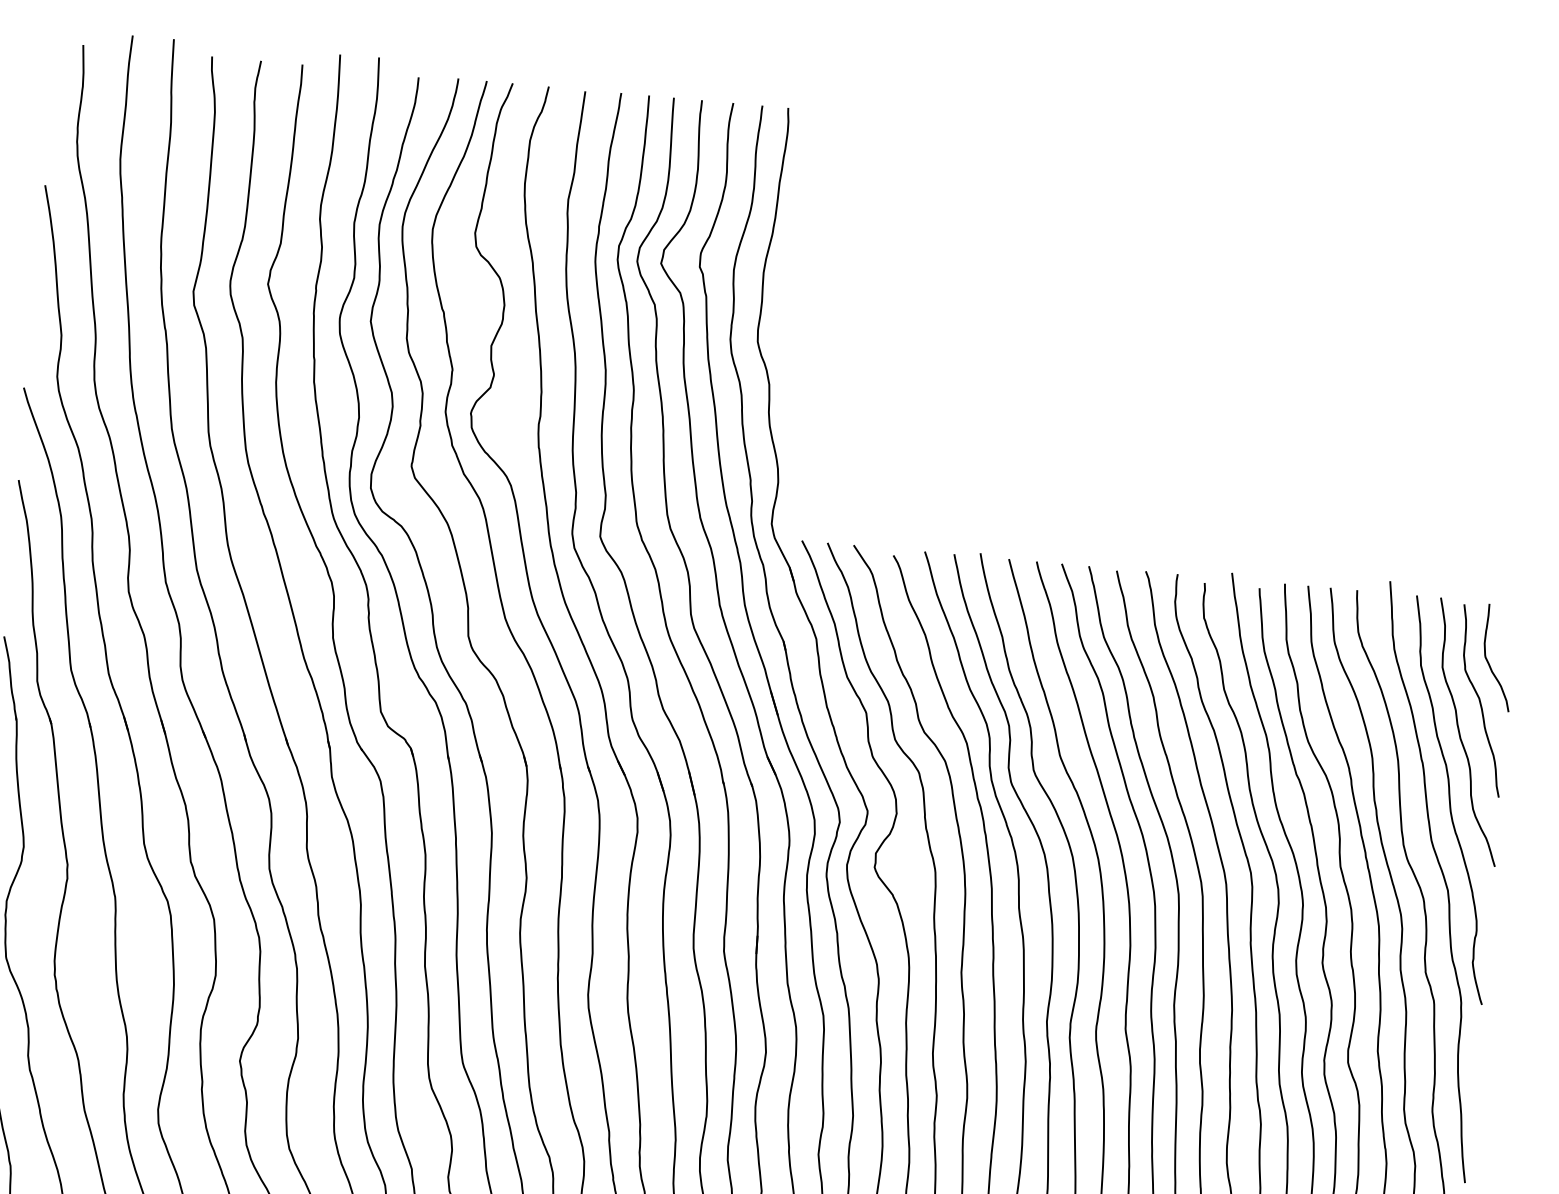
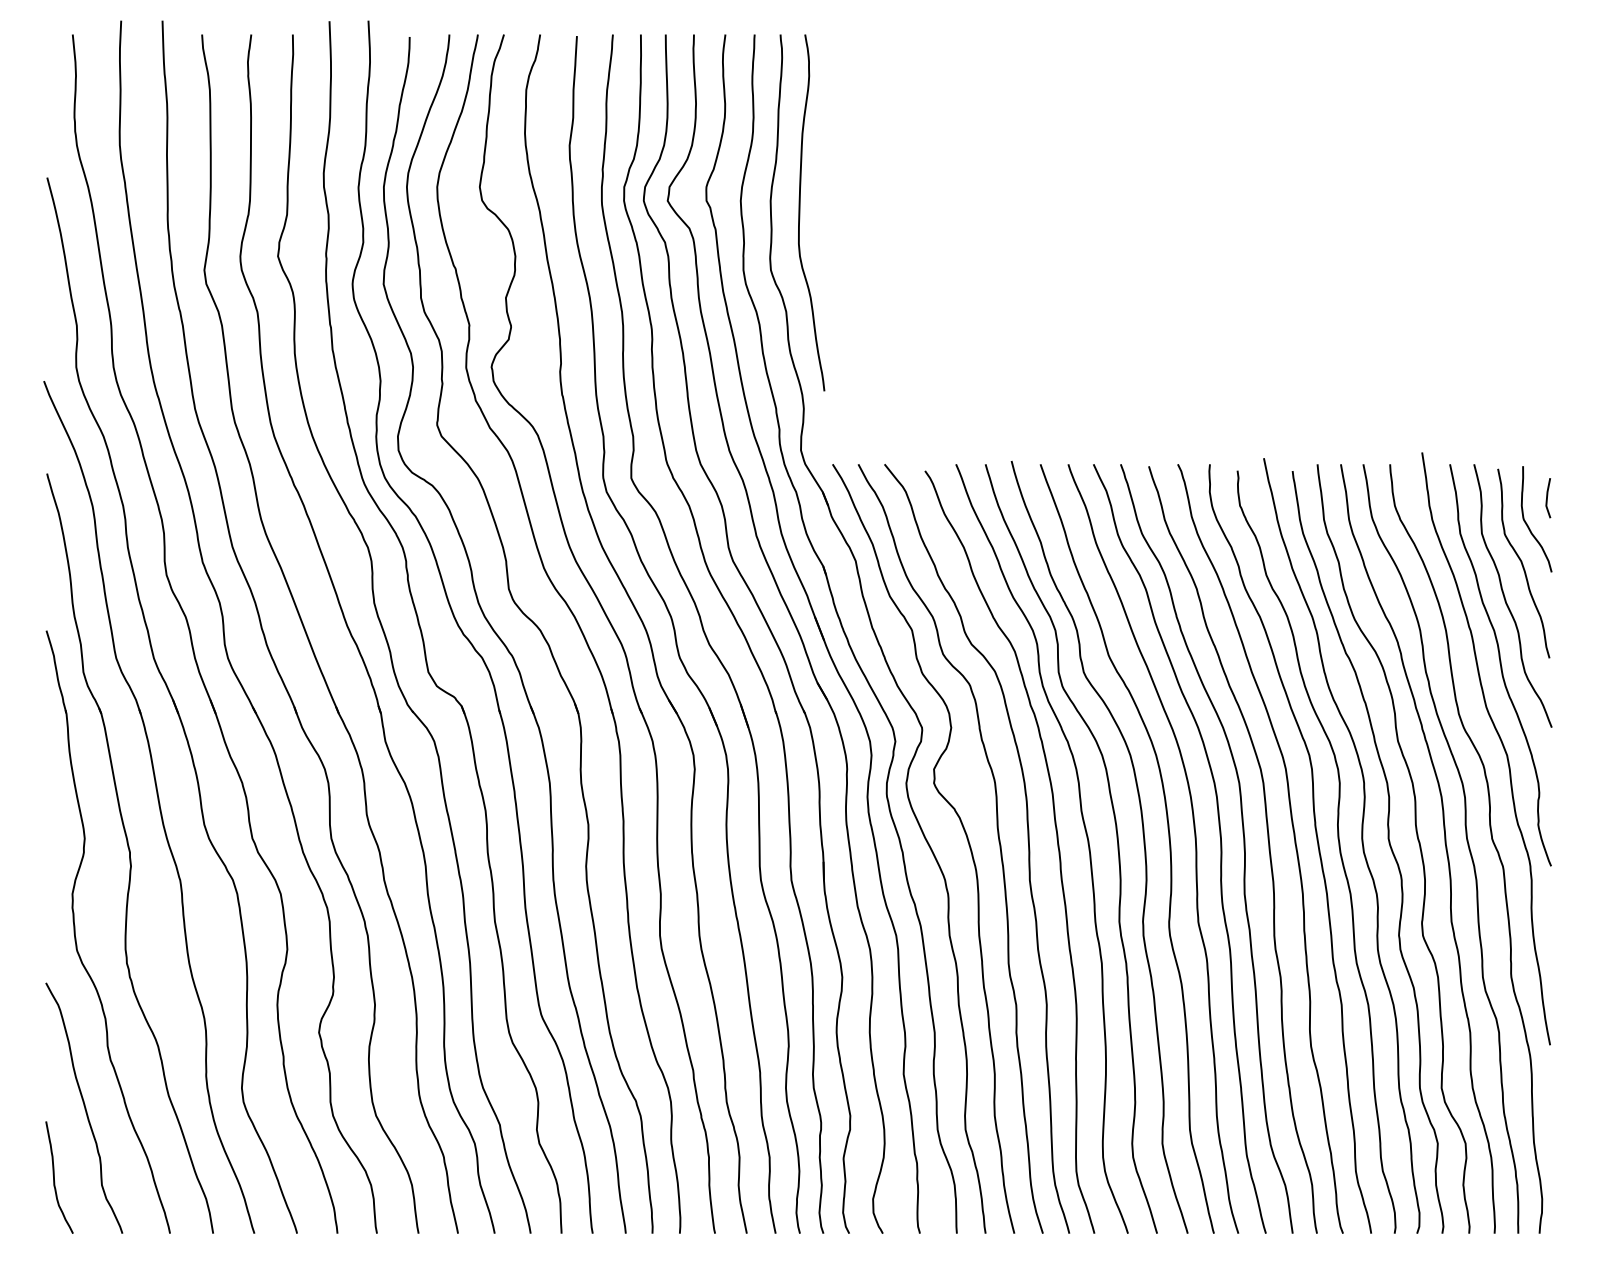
curve: (792, 286) -> (800, 212), added
line: (1510, 638) -> (1547, 498), added

